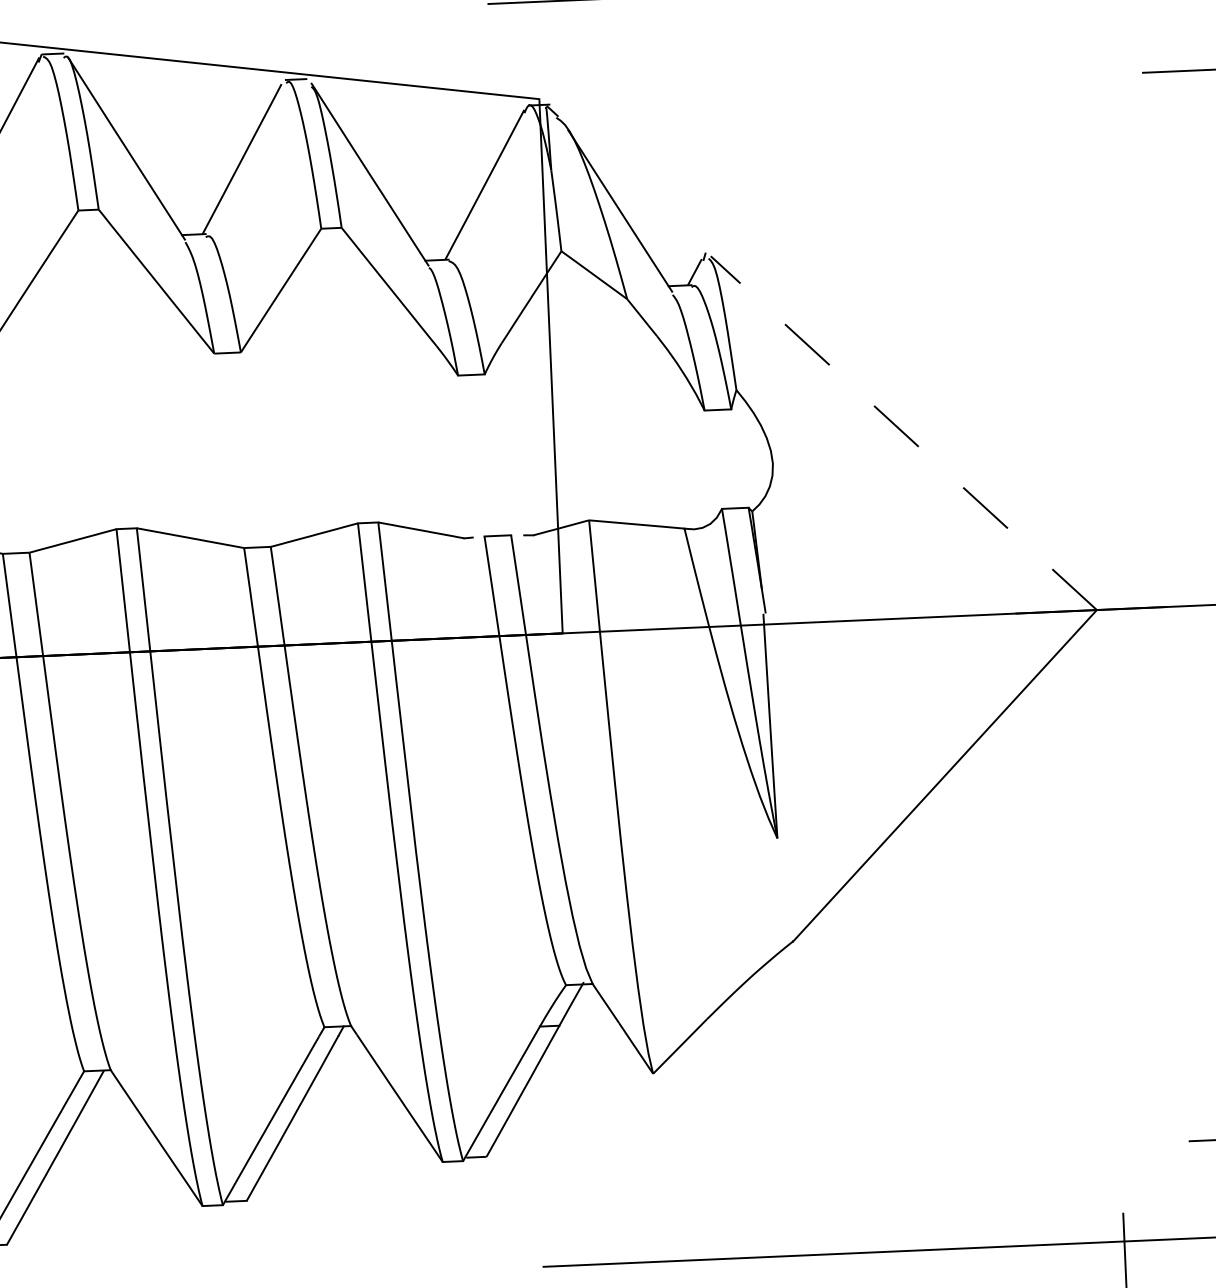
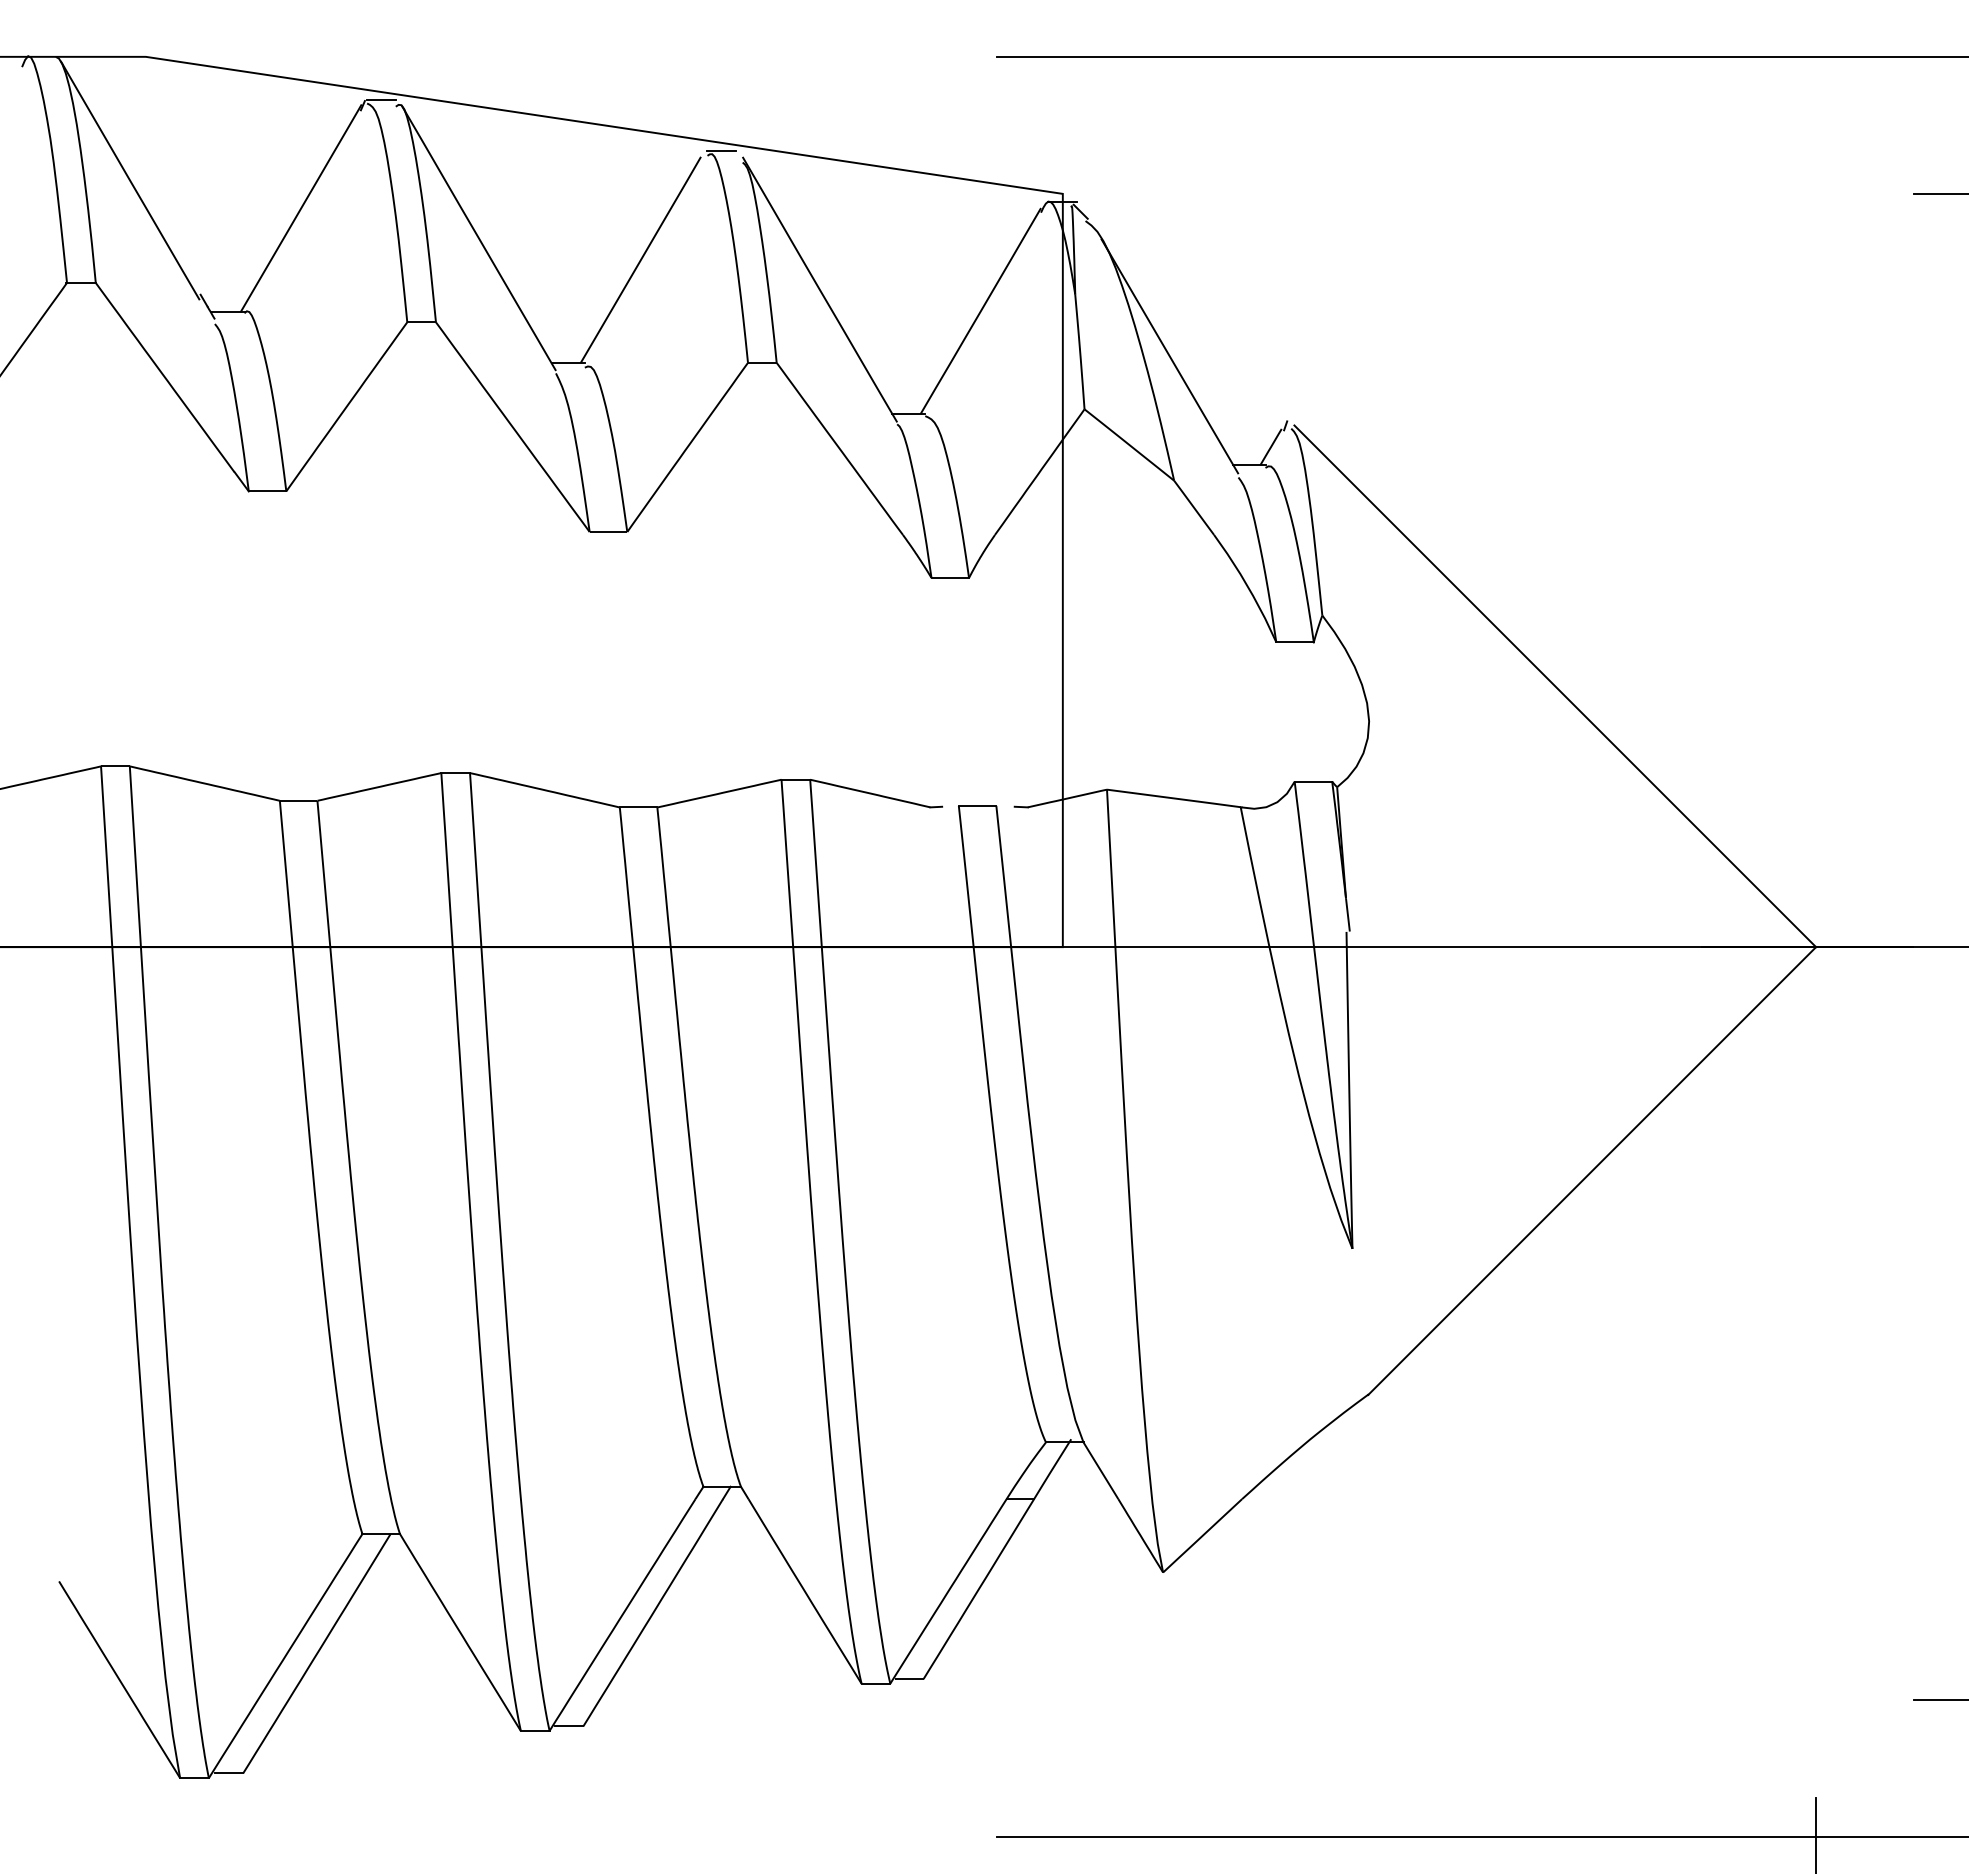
line: (904, 433) -> (1555, 686), dashed -> solid

